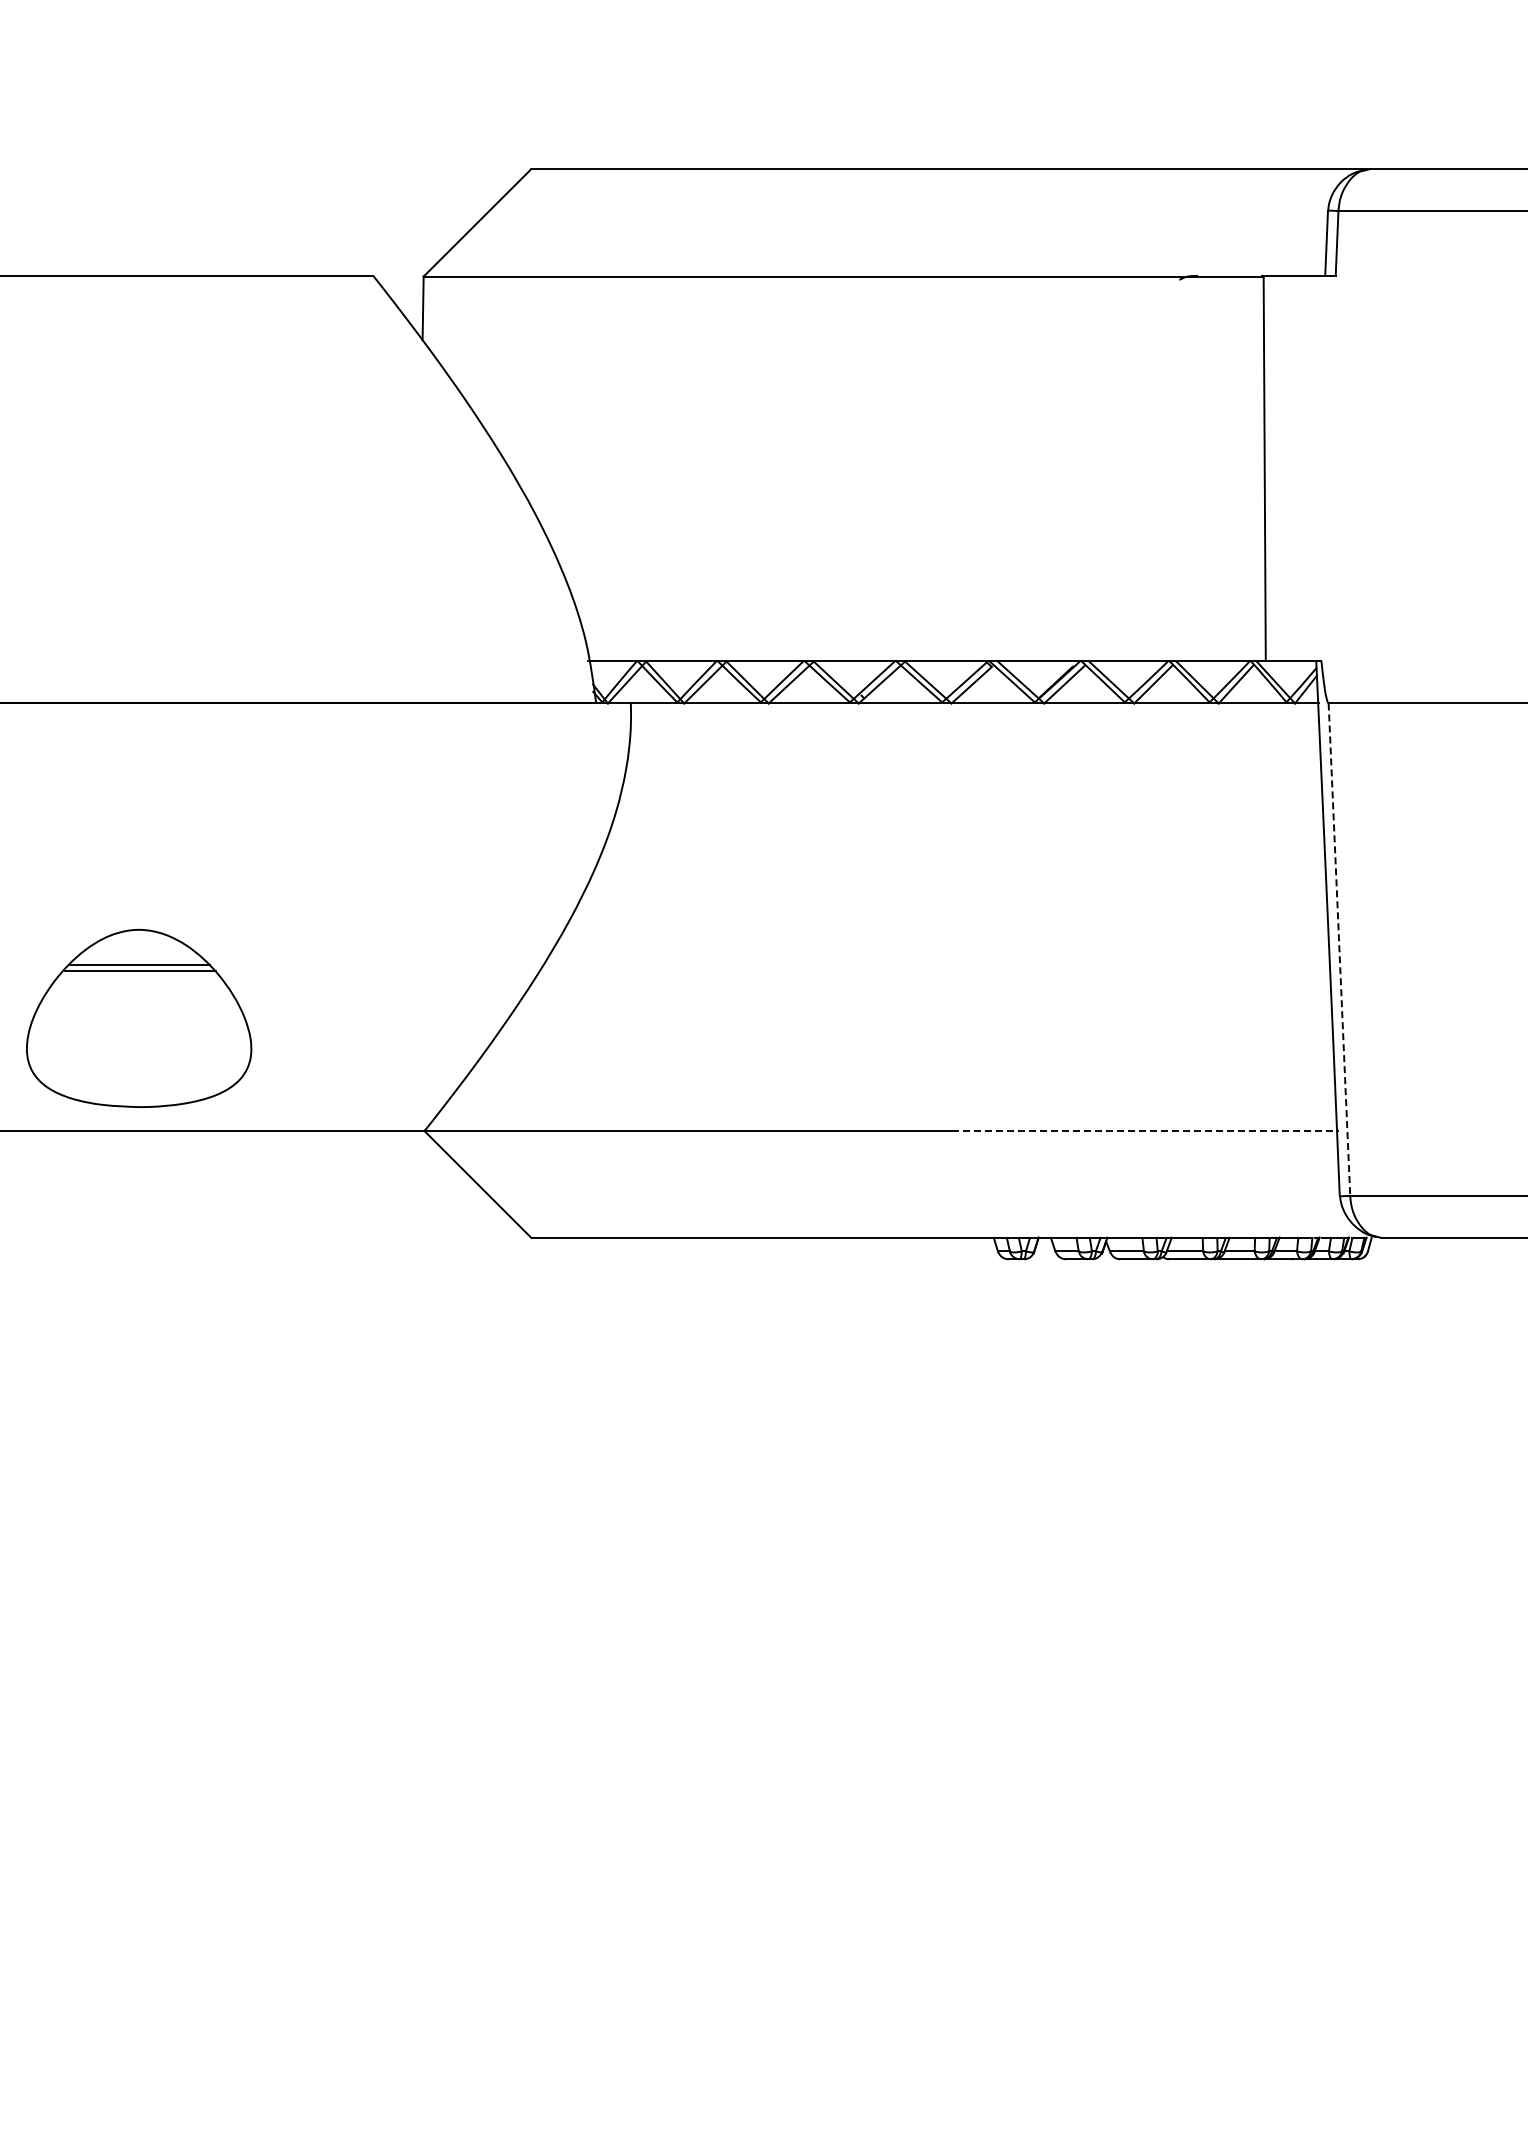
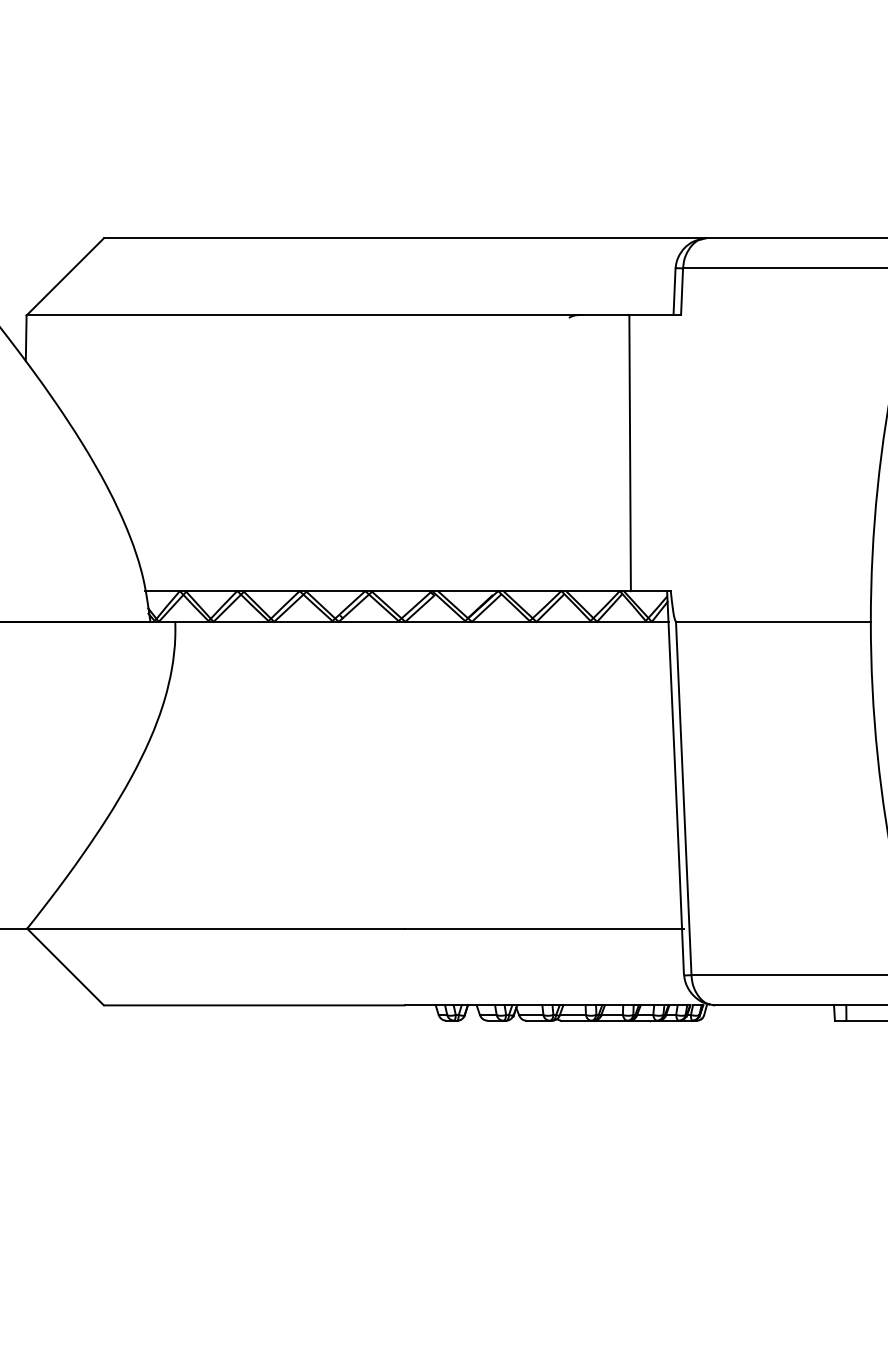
line: (1339, 950) -> (683, 799), dashed -> solid
line: (1145, 1131) -> (544, 928), dashed -> solid

